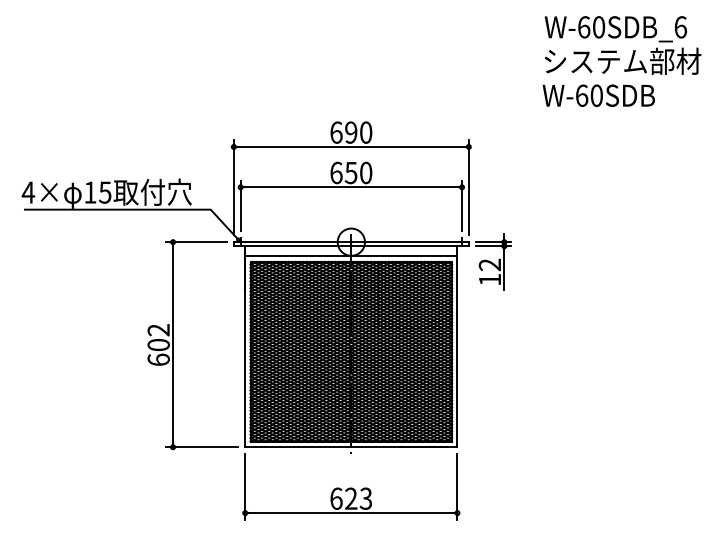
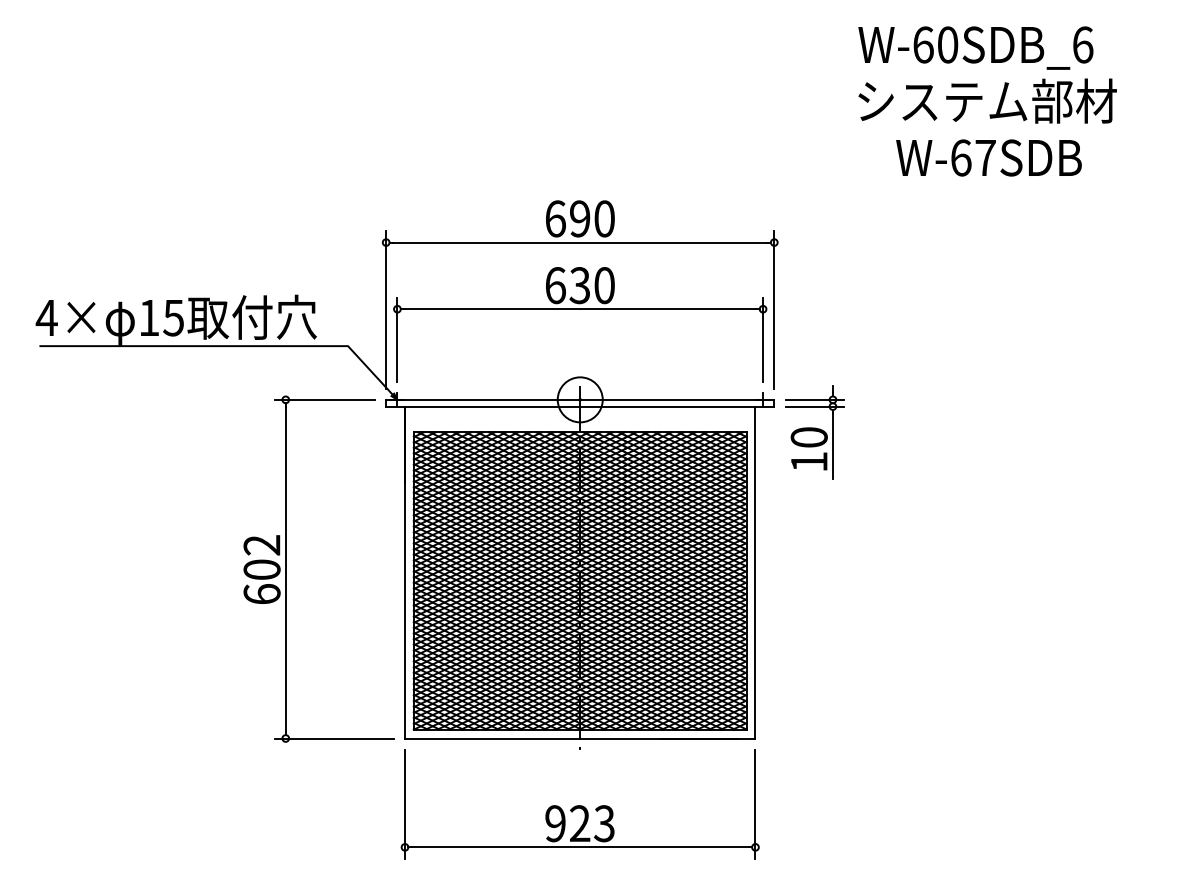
text: (622, 45) -> (986, 74), moved
text: (596, 95) -> (985, 157), W-60SDB -> W-67SDB
text: (351, 172) -> (580, 284), 650 -> 630
line: (351, 256) -> (580, 423), removed
text: (489, 264) -> (808, 436), 12 -> 10
text: (336, 498) -> (555, 823), 623 -> 923

